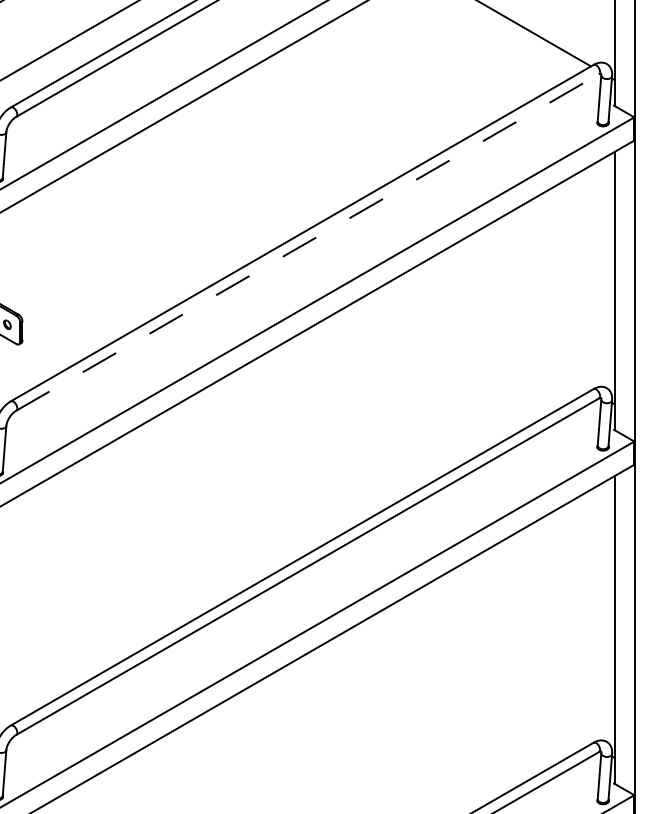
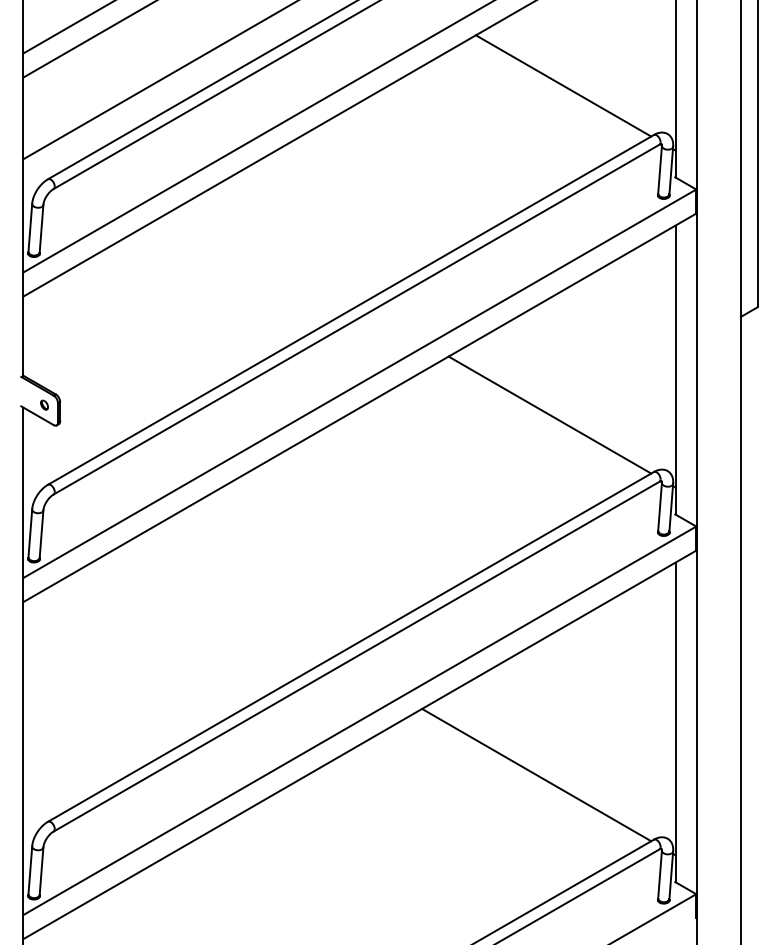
line: (307, 242) -> (356, 319), dashed -> solid
line: (493, 333) -> (549, 414), added
line: (480, 680) -> (536, 774), added

